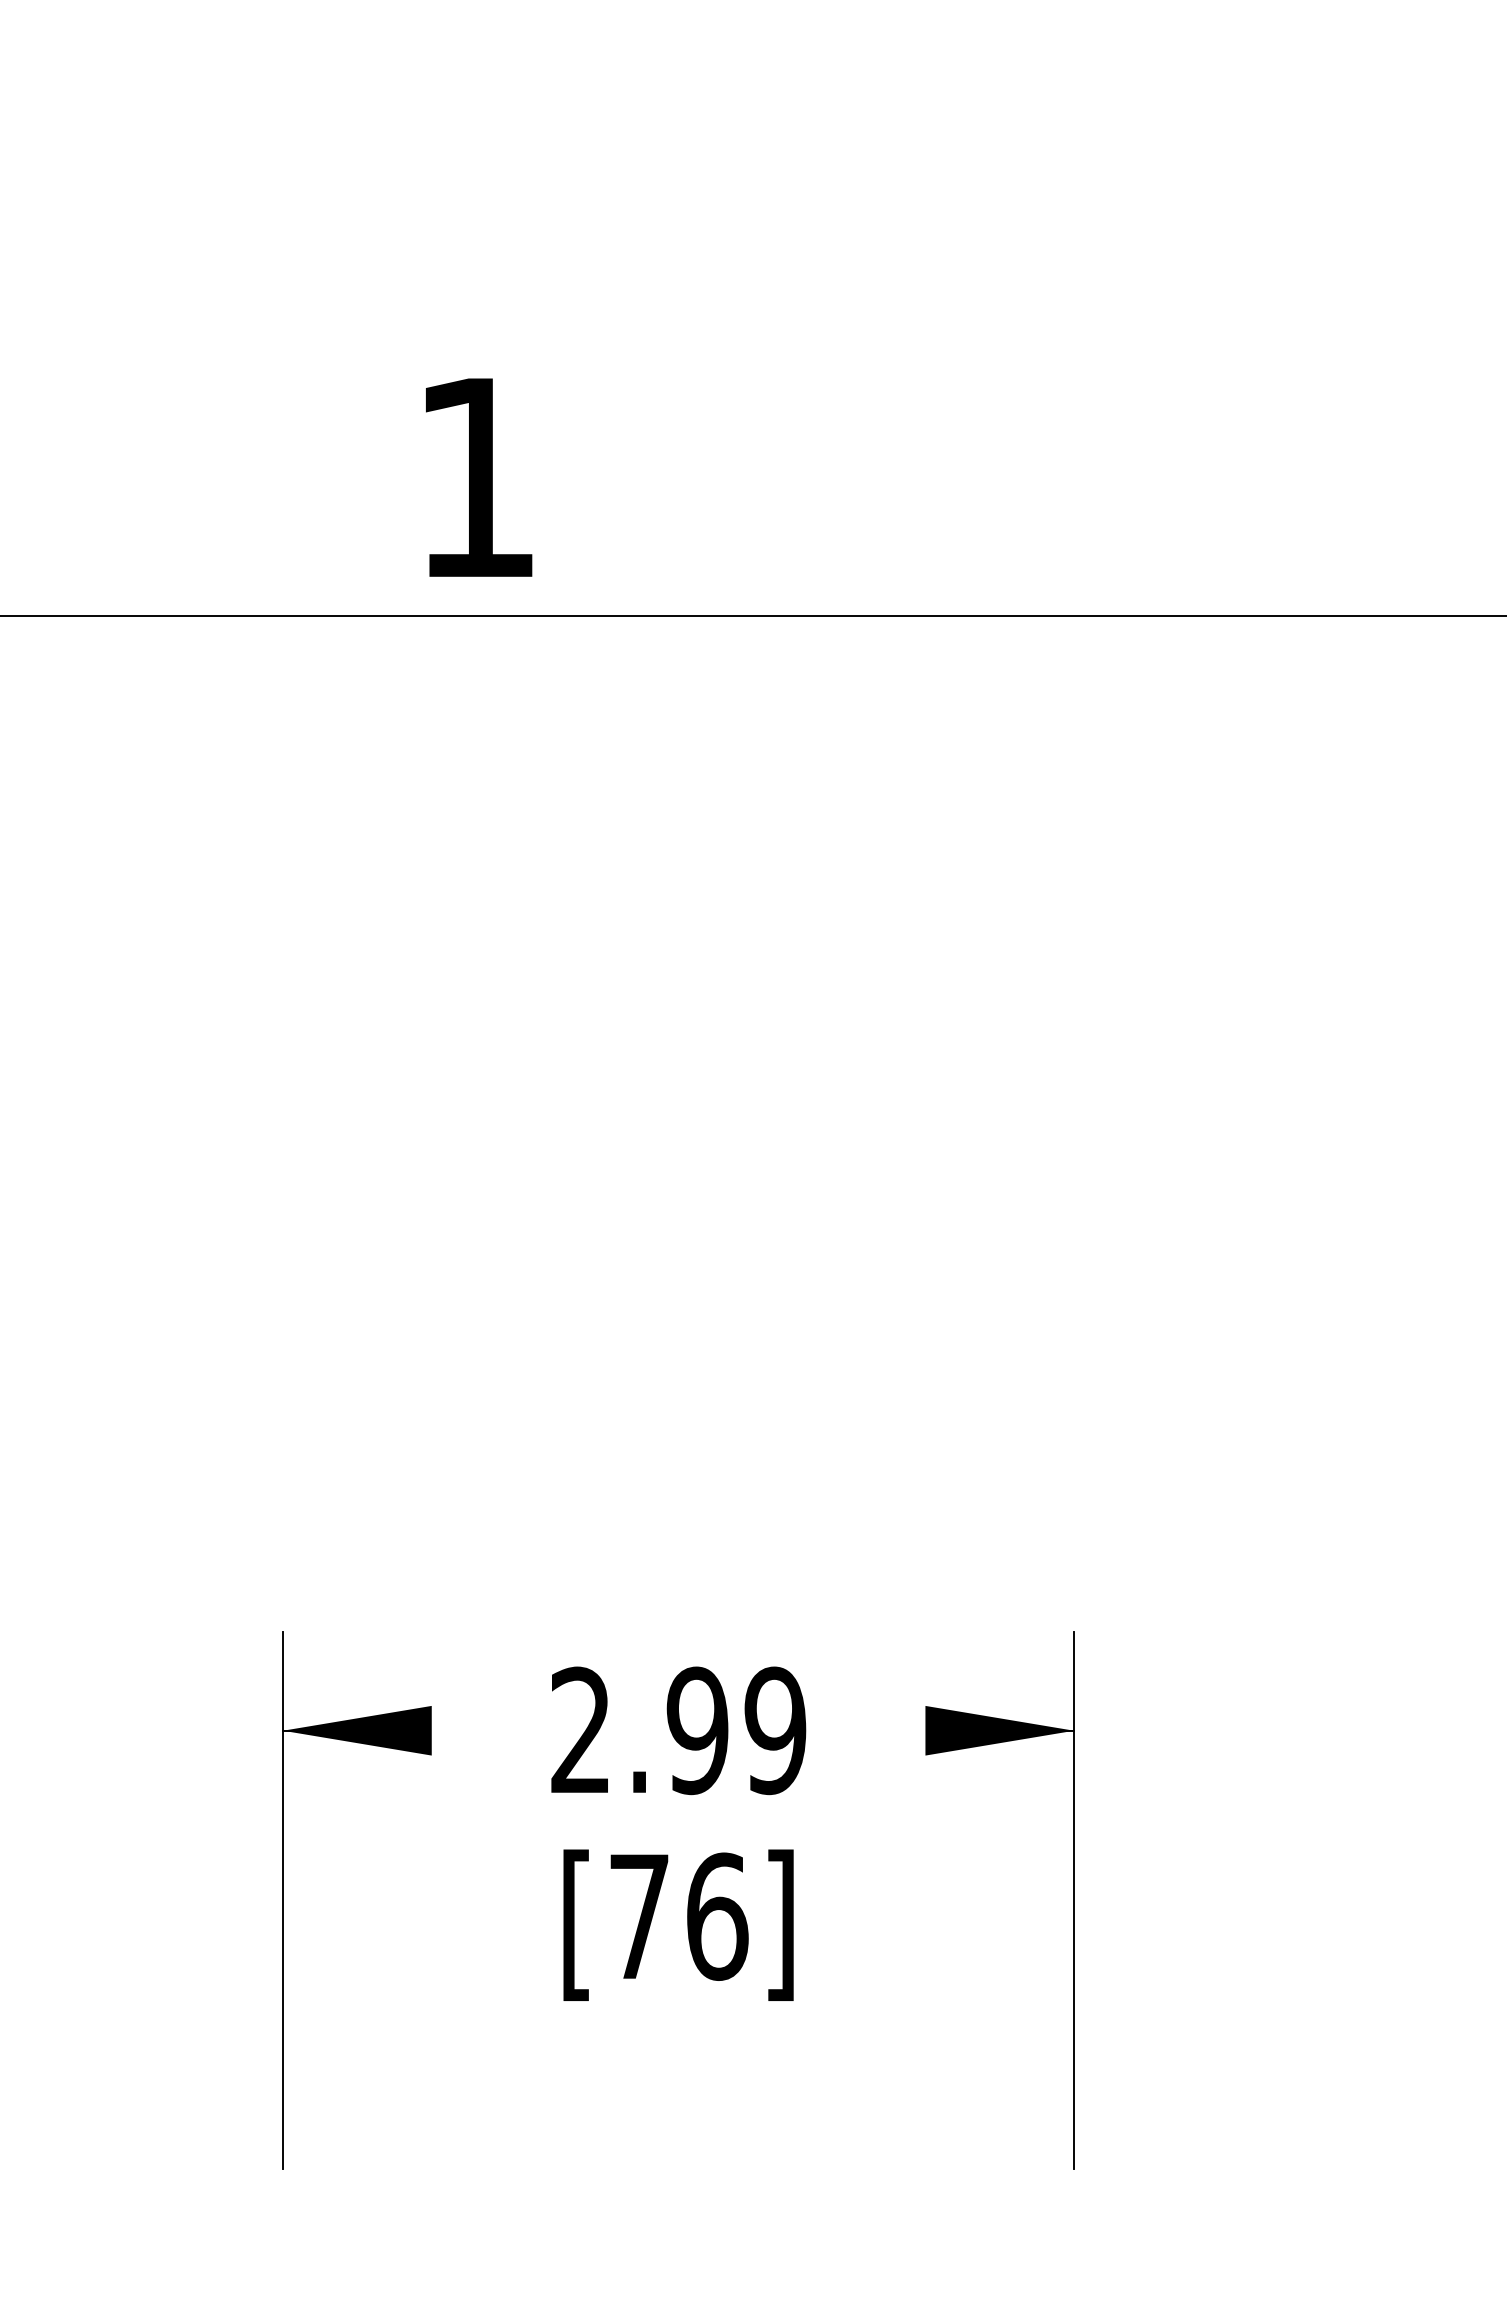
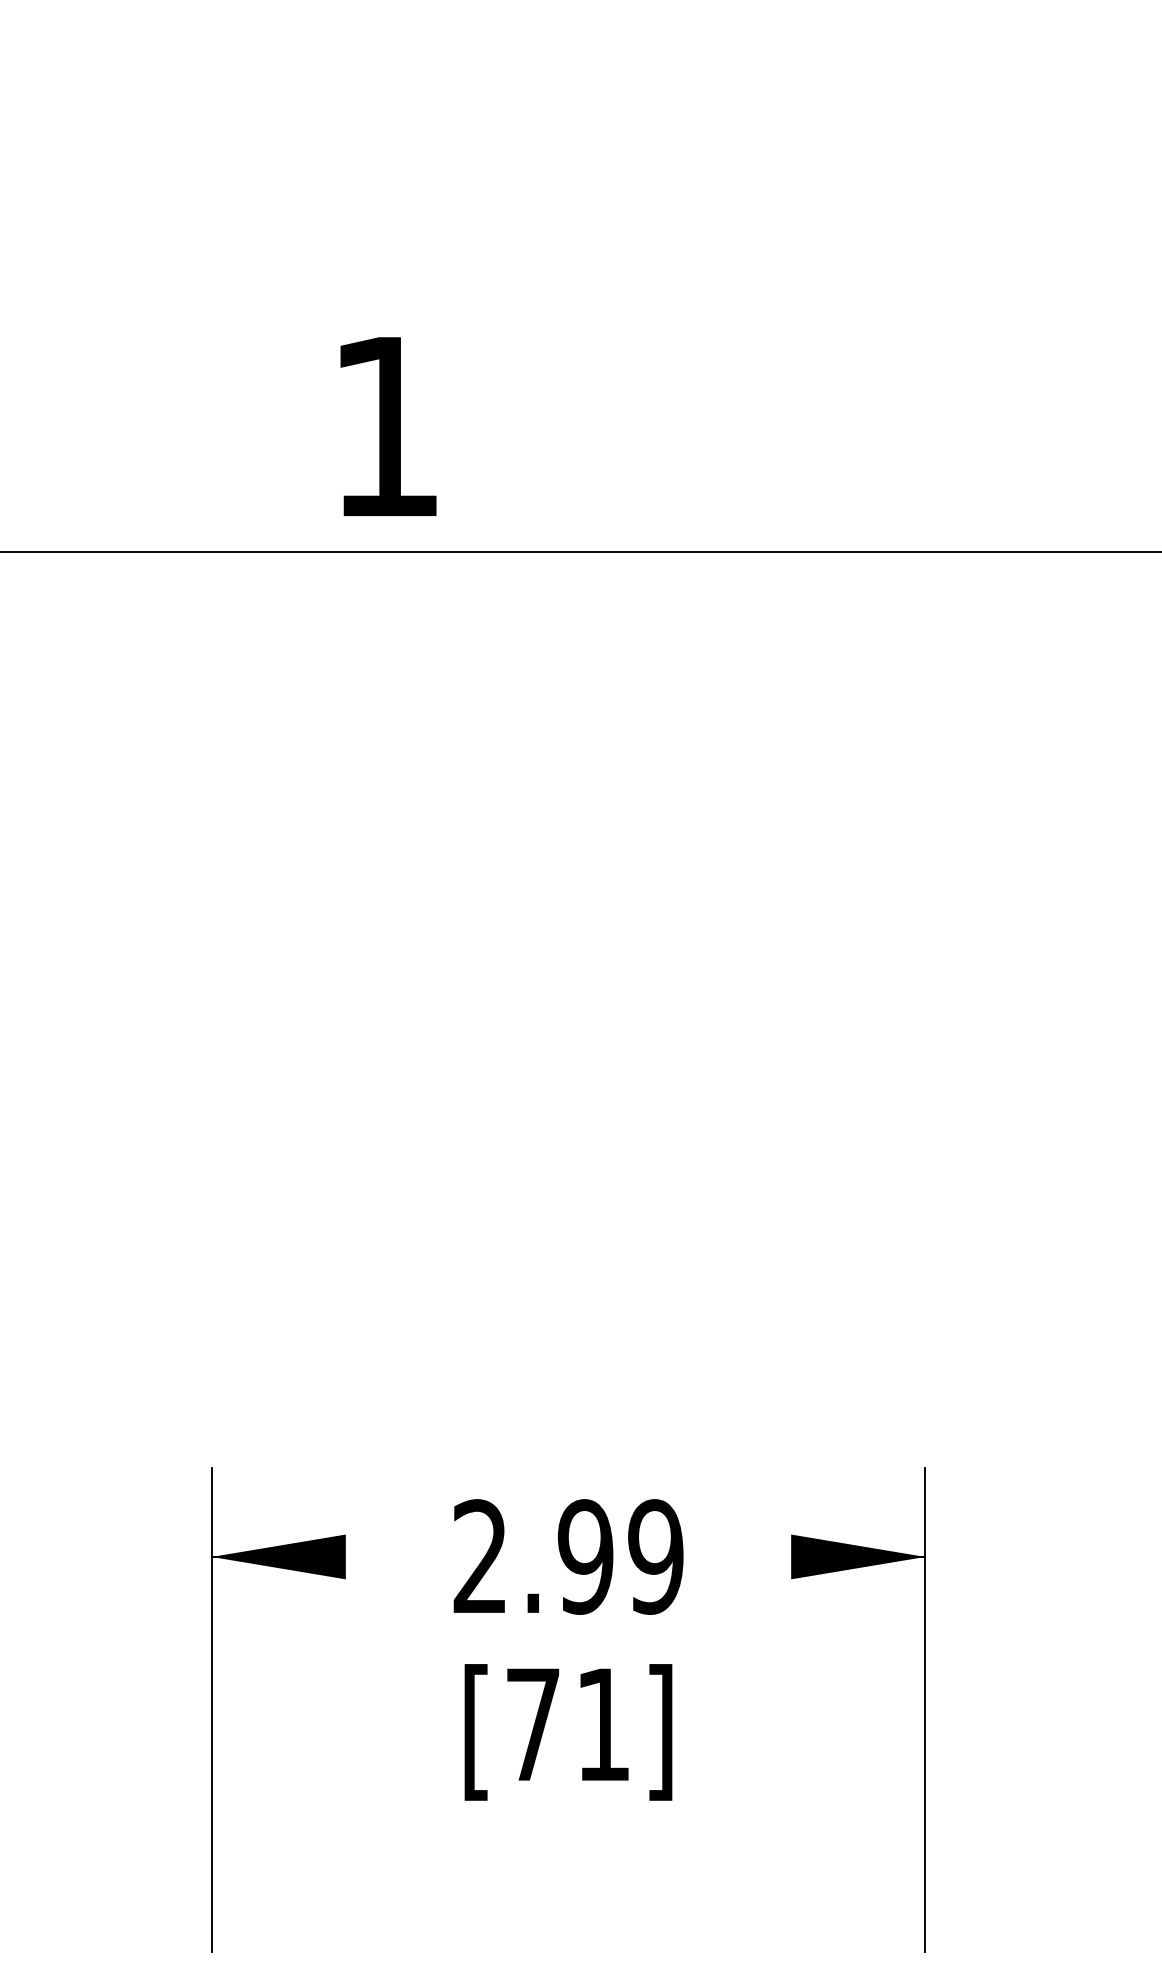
text: (717, 1916) -> (603, 1724), [76] -> [71]

